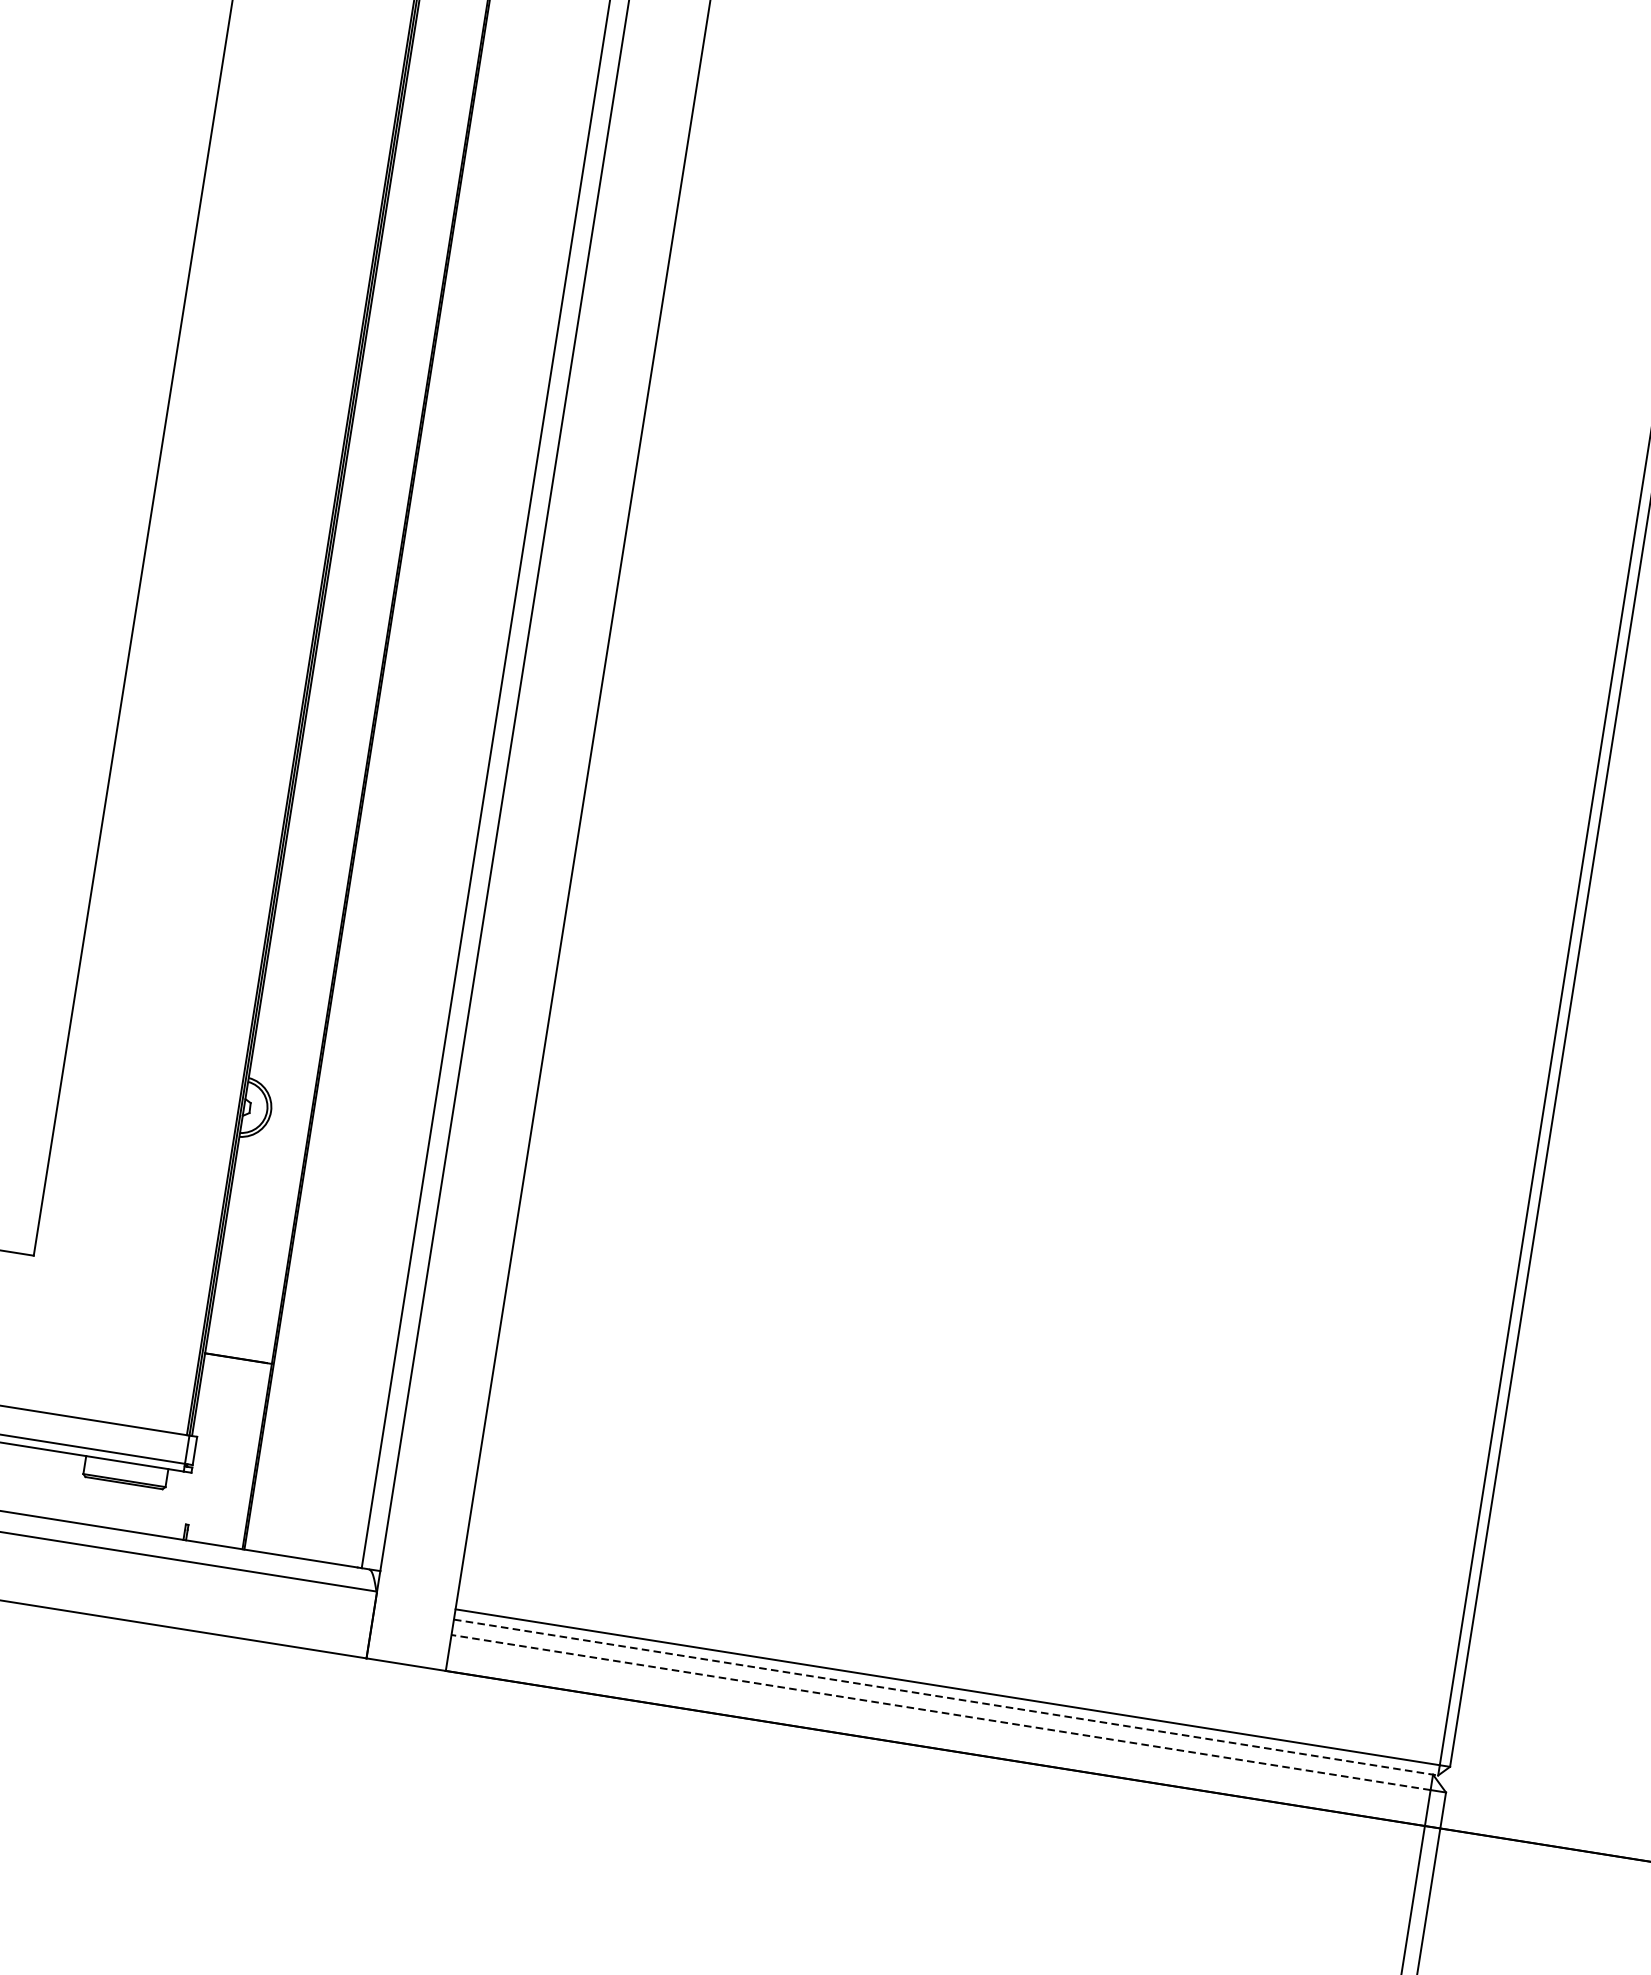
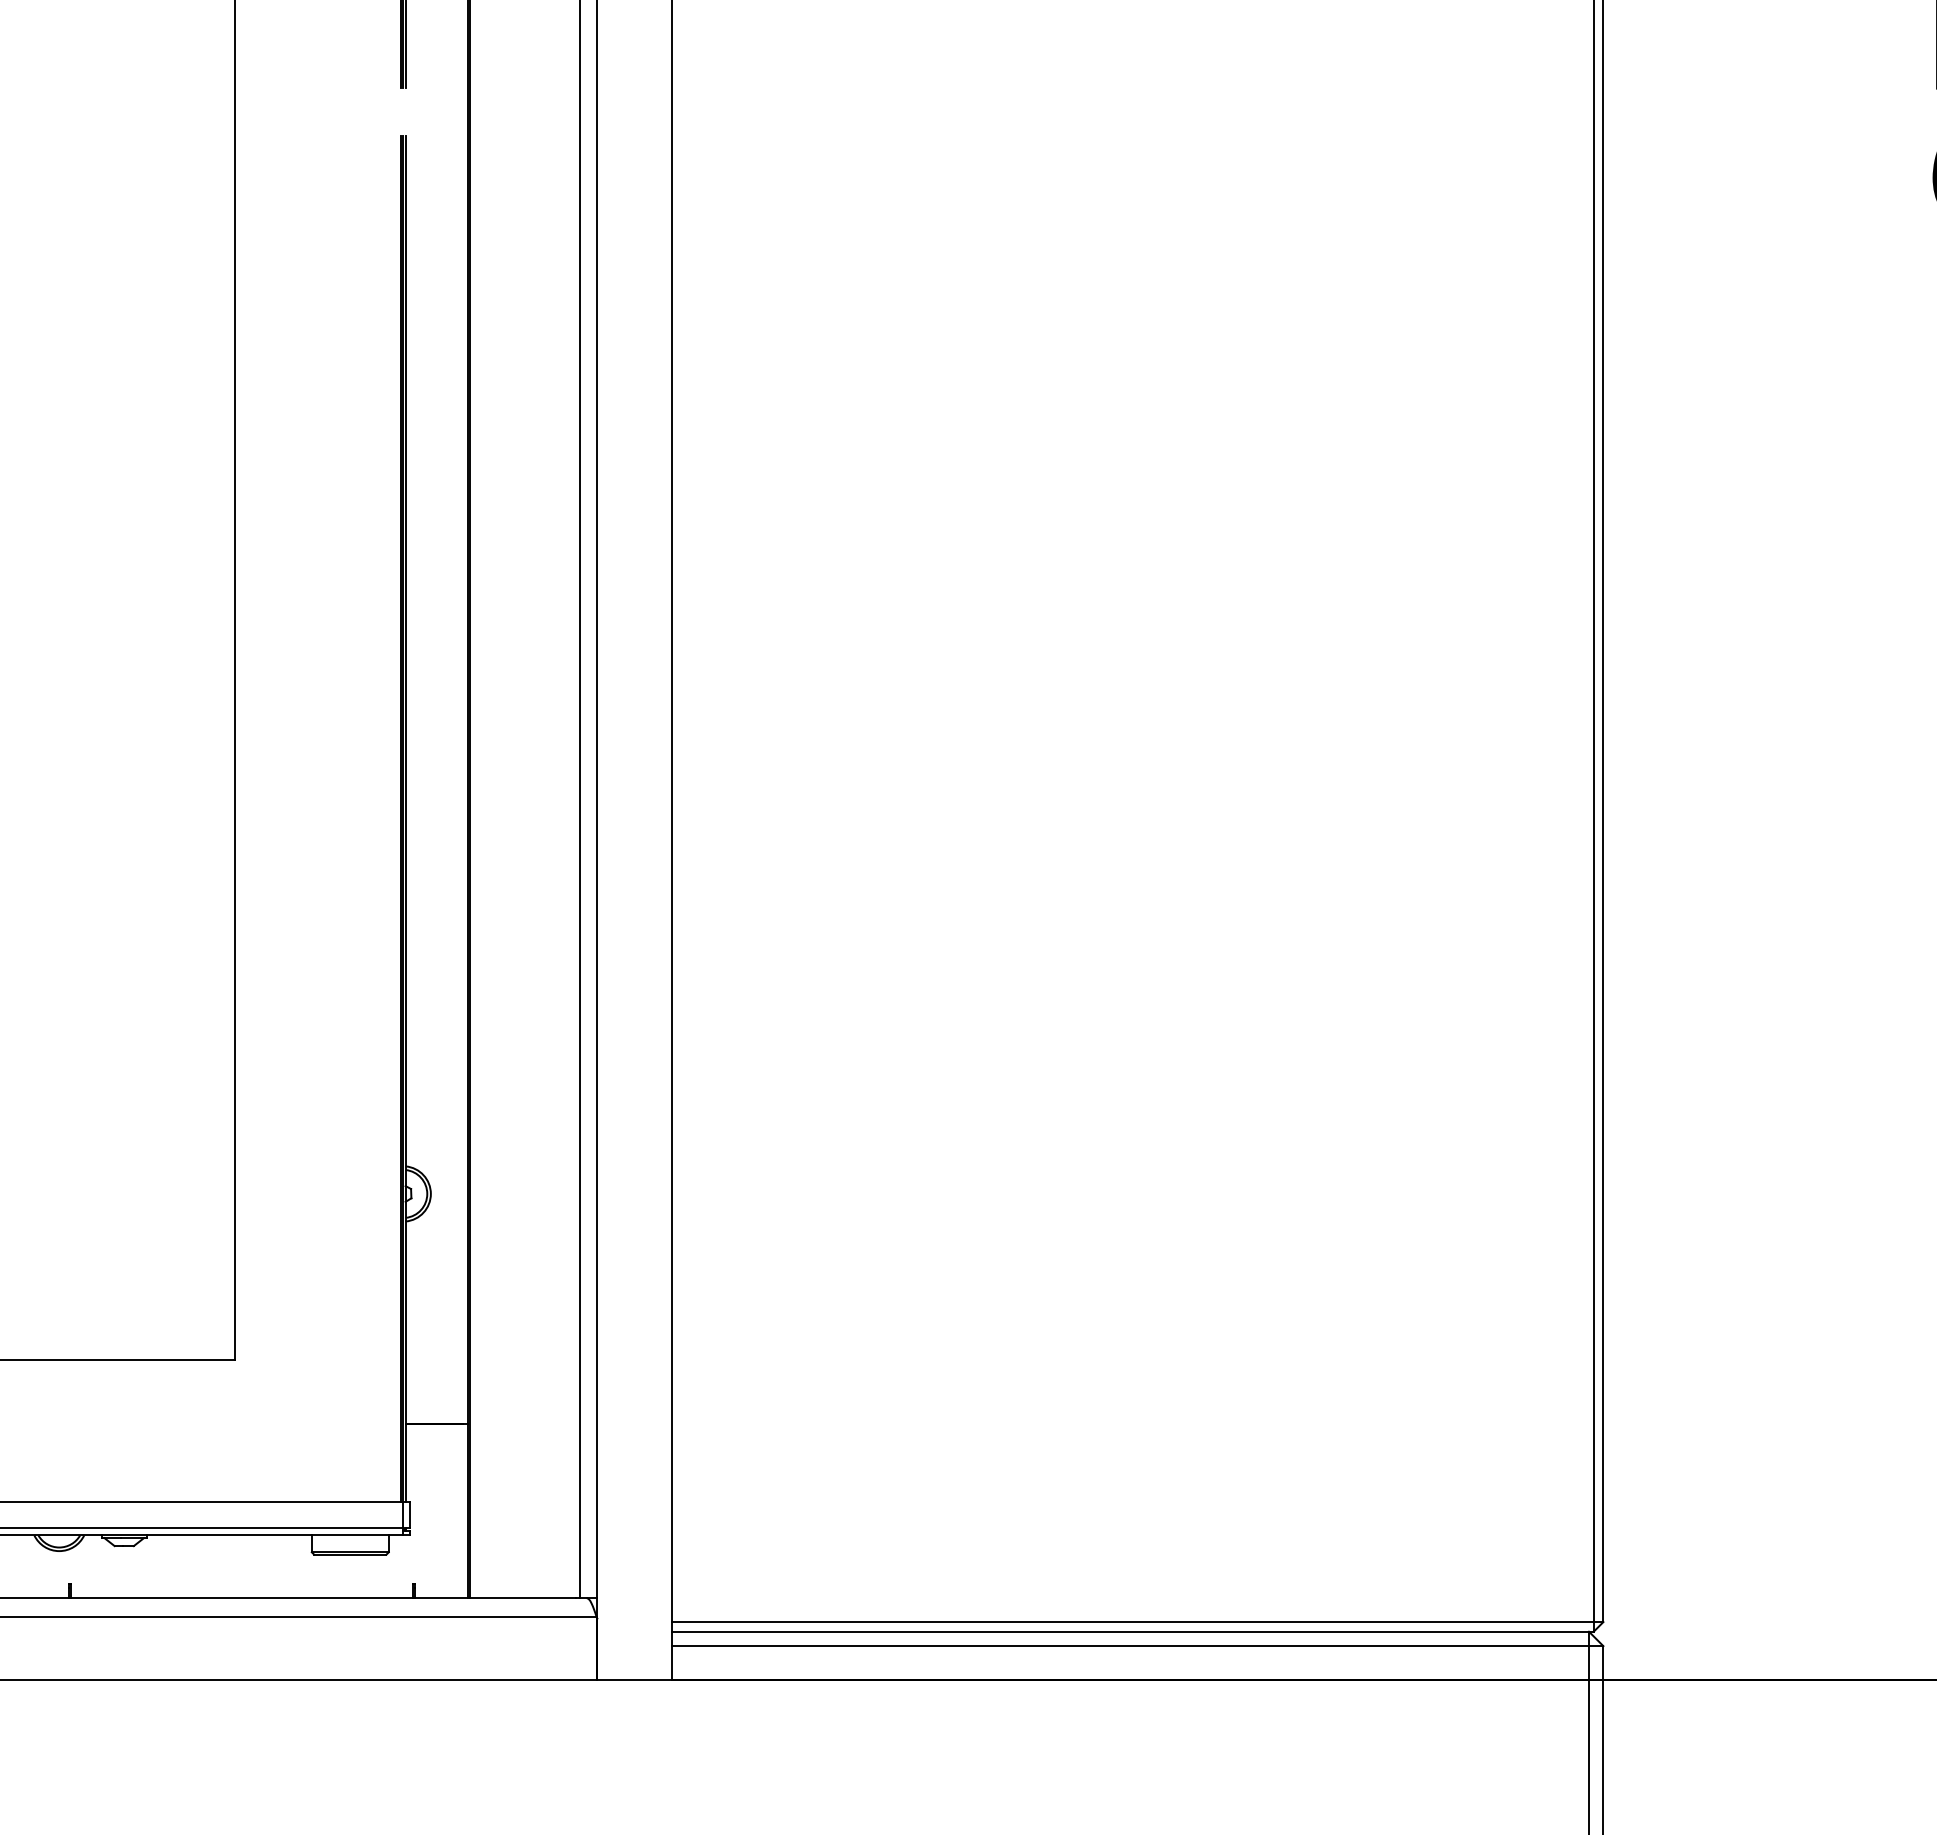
line: (946, 1697) -> (1133, 1631), dashed -> solid
line: (941, 1712) -> (1130, 1646), dashed -> solid

